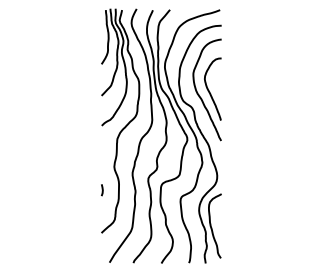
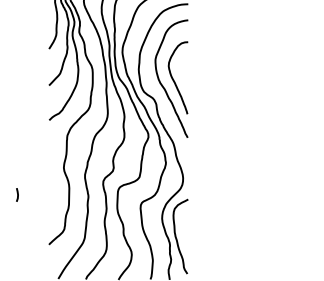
line: (102, 190) -> (17, 195), moved

